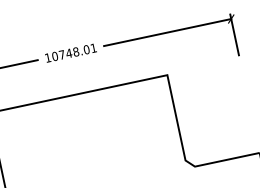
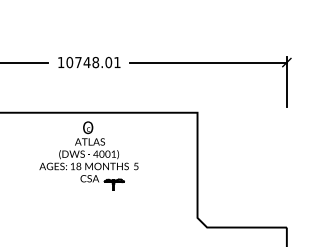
part: (86, 128) -> (88, 155), added

